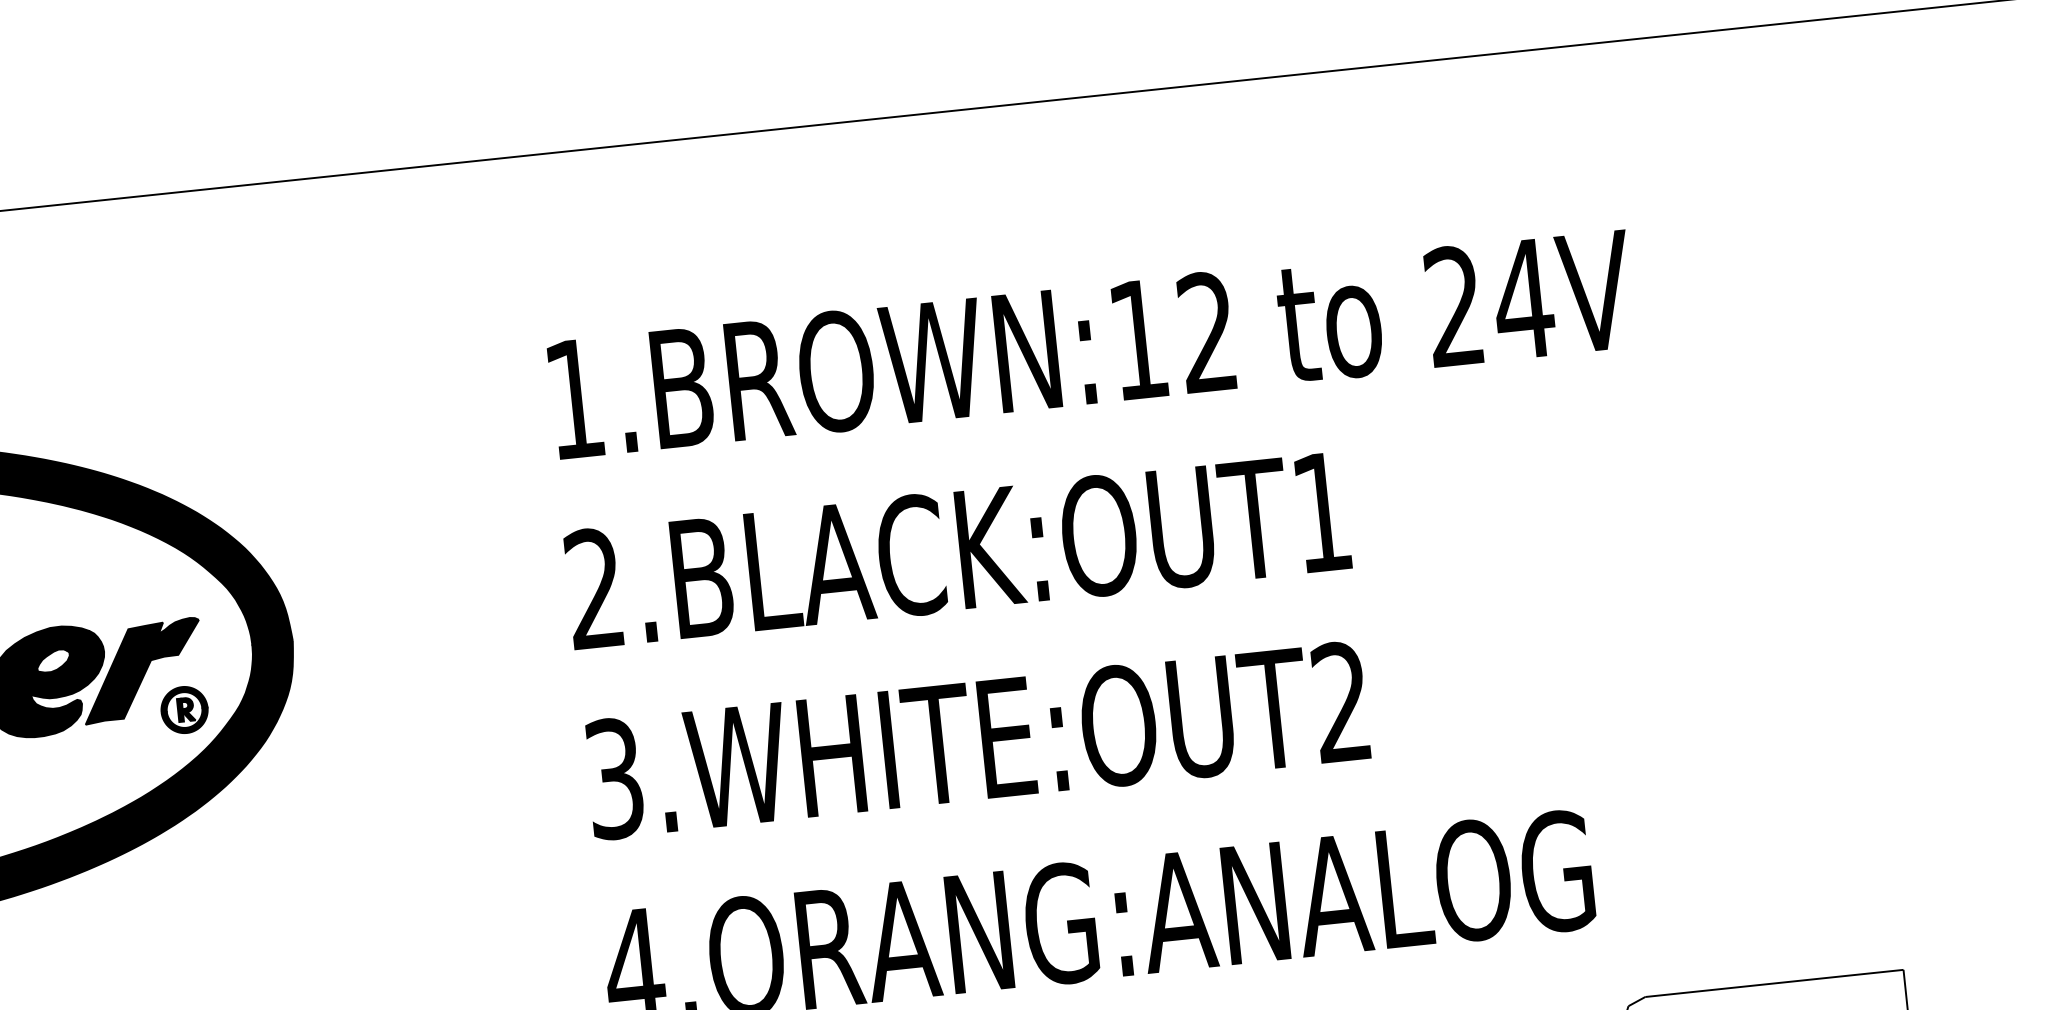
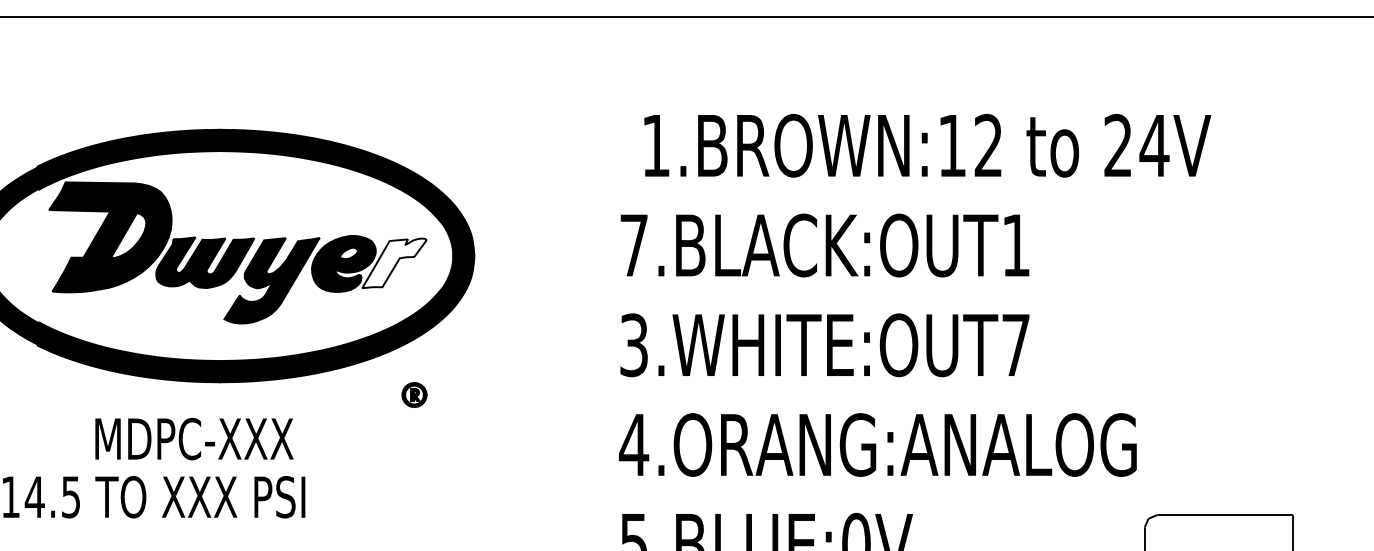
text: (1091, 344) -> (927, 145), moved
text: (593, 587) -> (633, 244), 2.BLACK:OUT1 -> 7.BLACK:OUT1
fill: (142, 671) -> (394, 263), removed
text: (1340, 701) -> (1015, 344), 3.WHITE:OUT2 -> 3.WHITE:OUT7
part: (184, 708) -> (414, 394), moved

